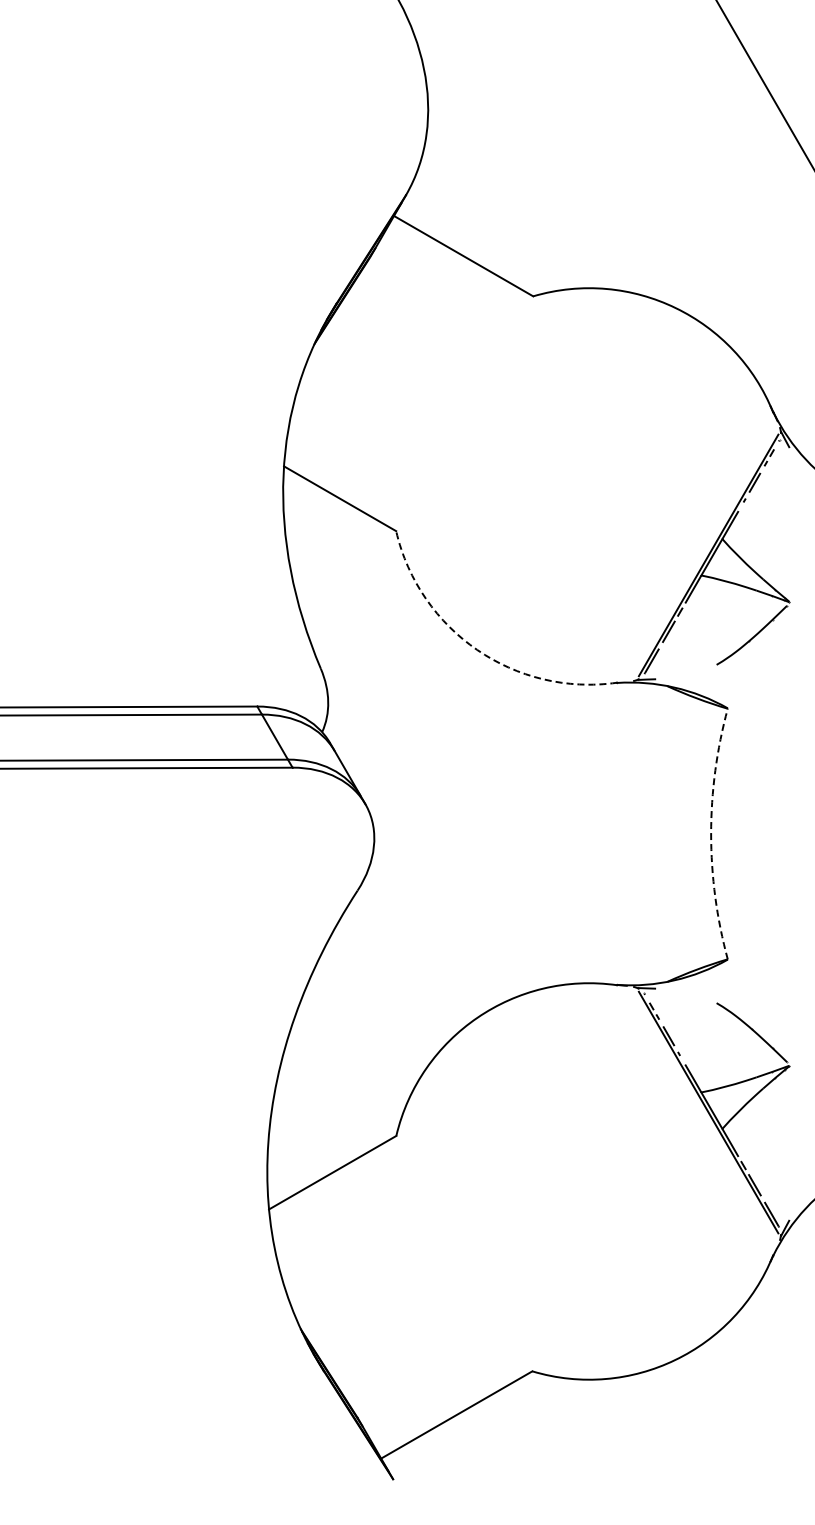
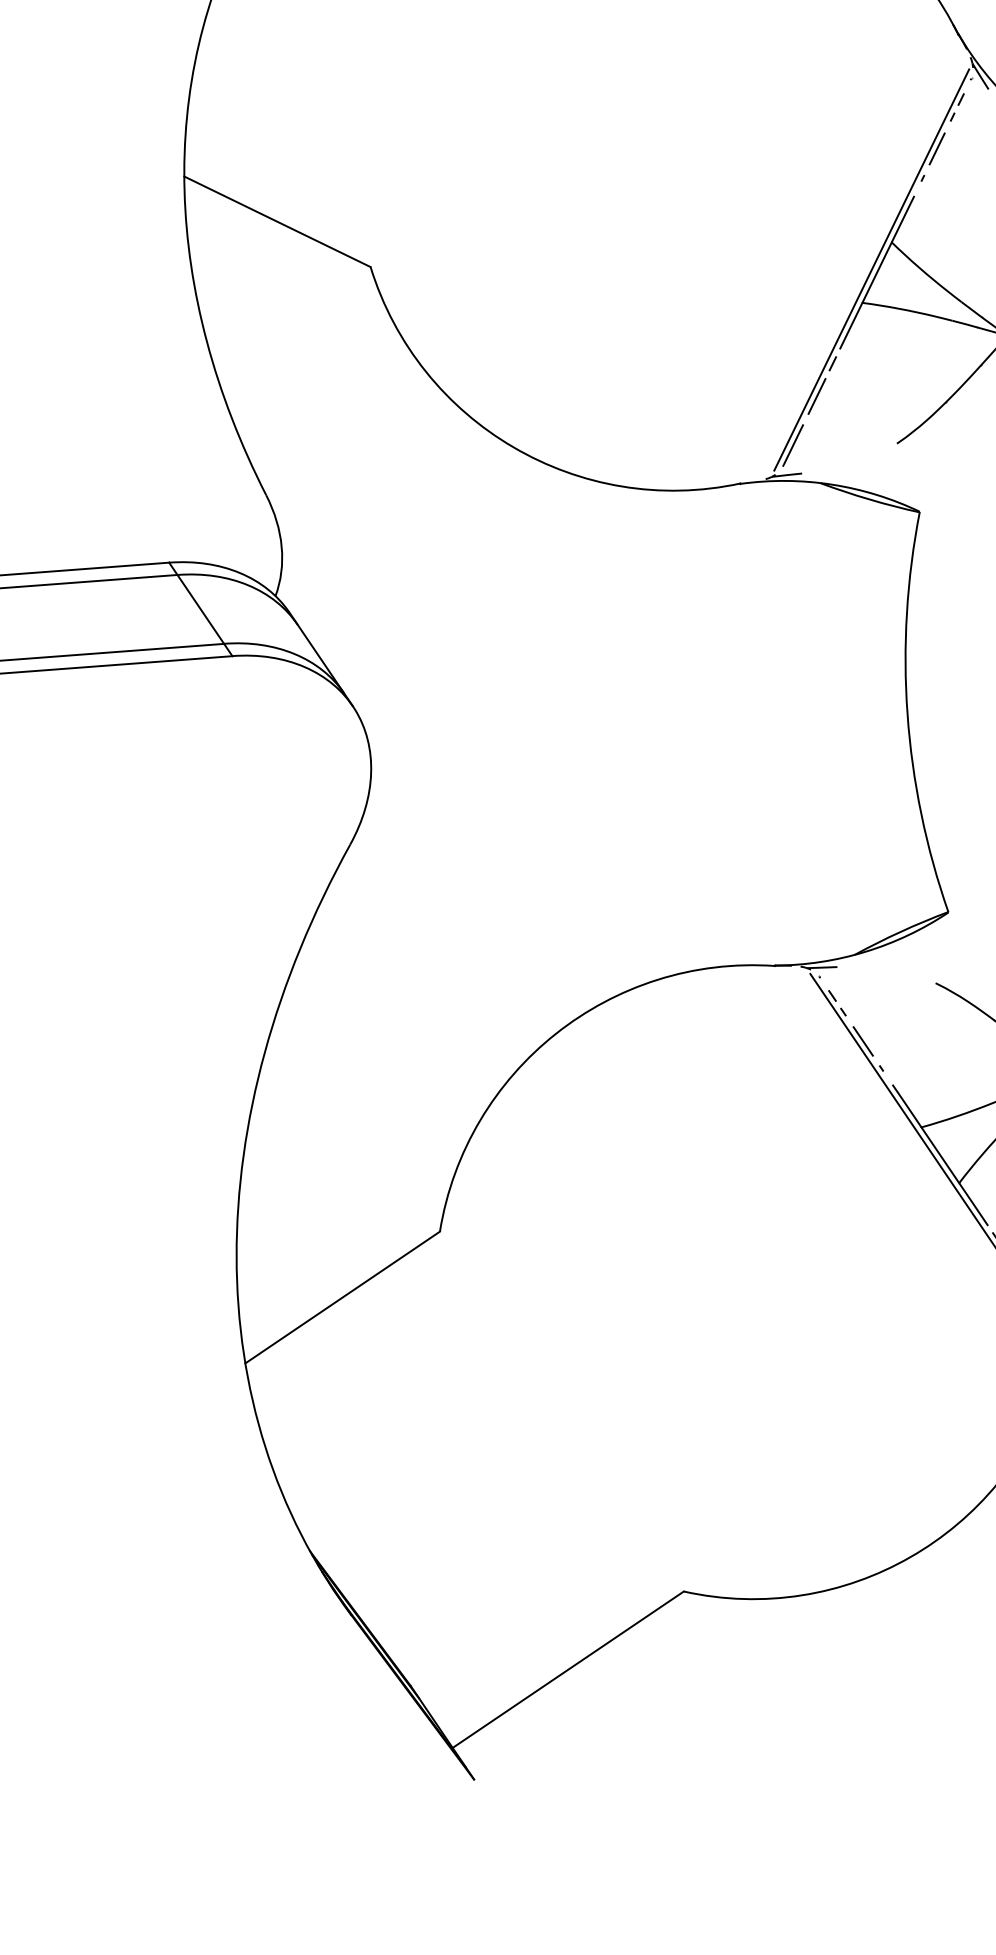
arc: (477, 649) -> (513, 446), dashed -> solid
arc: (711, 834) -> (908, 714), dashed -> solid

